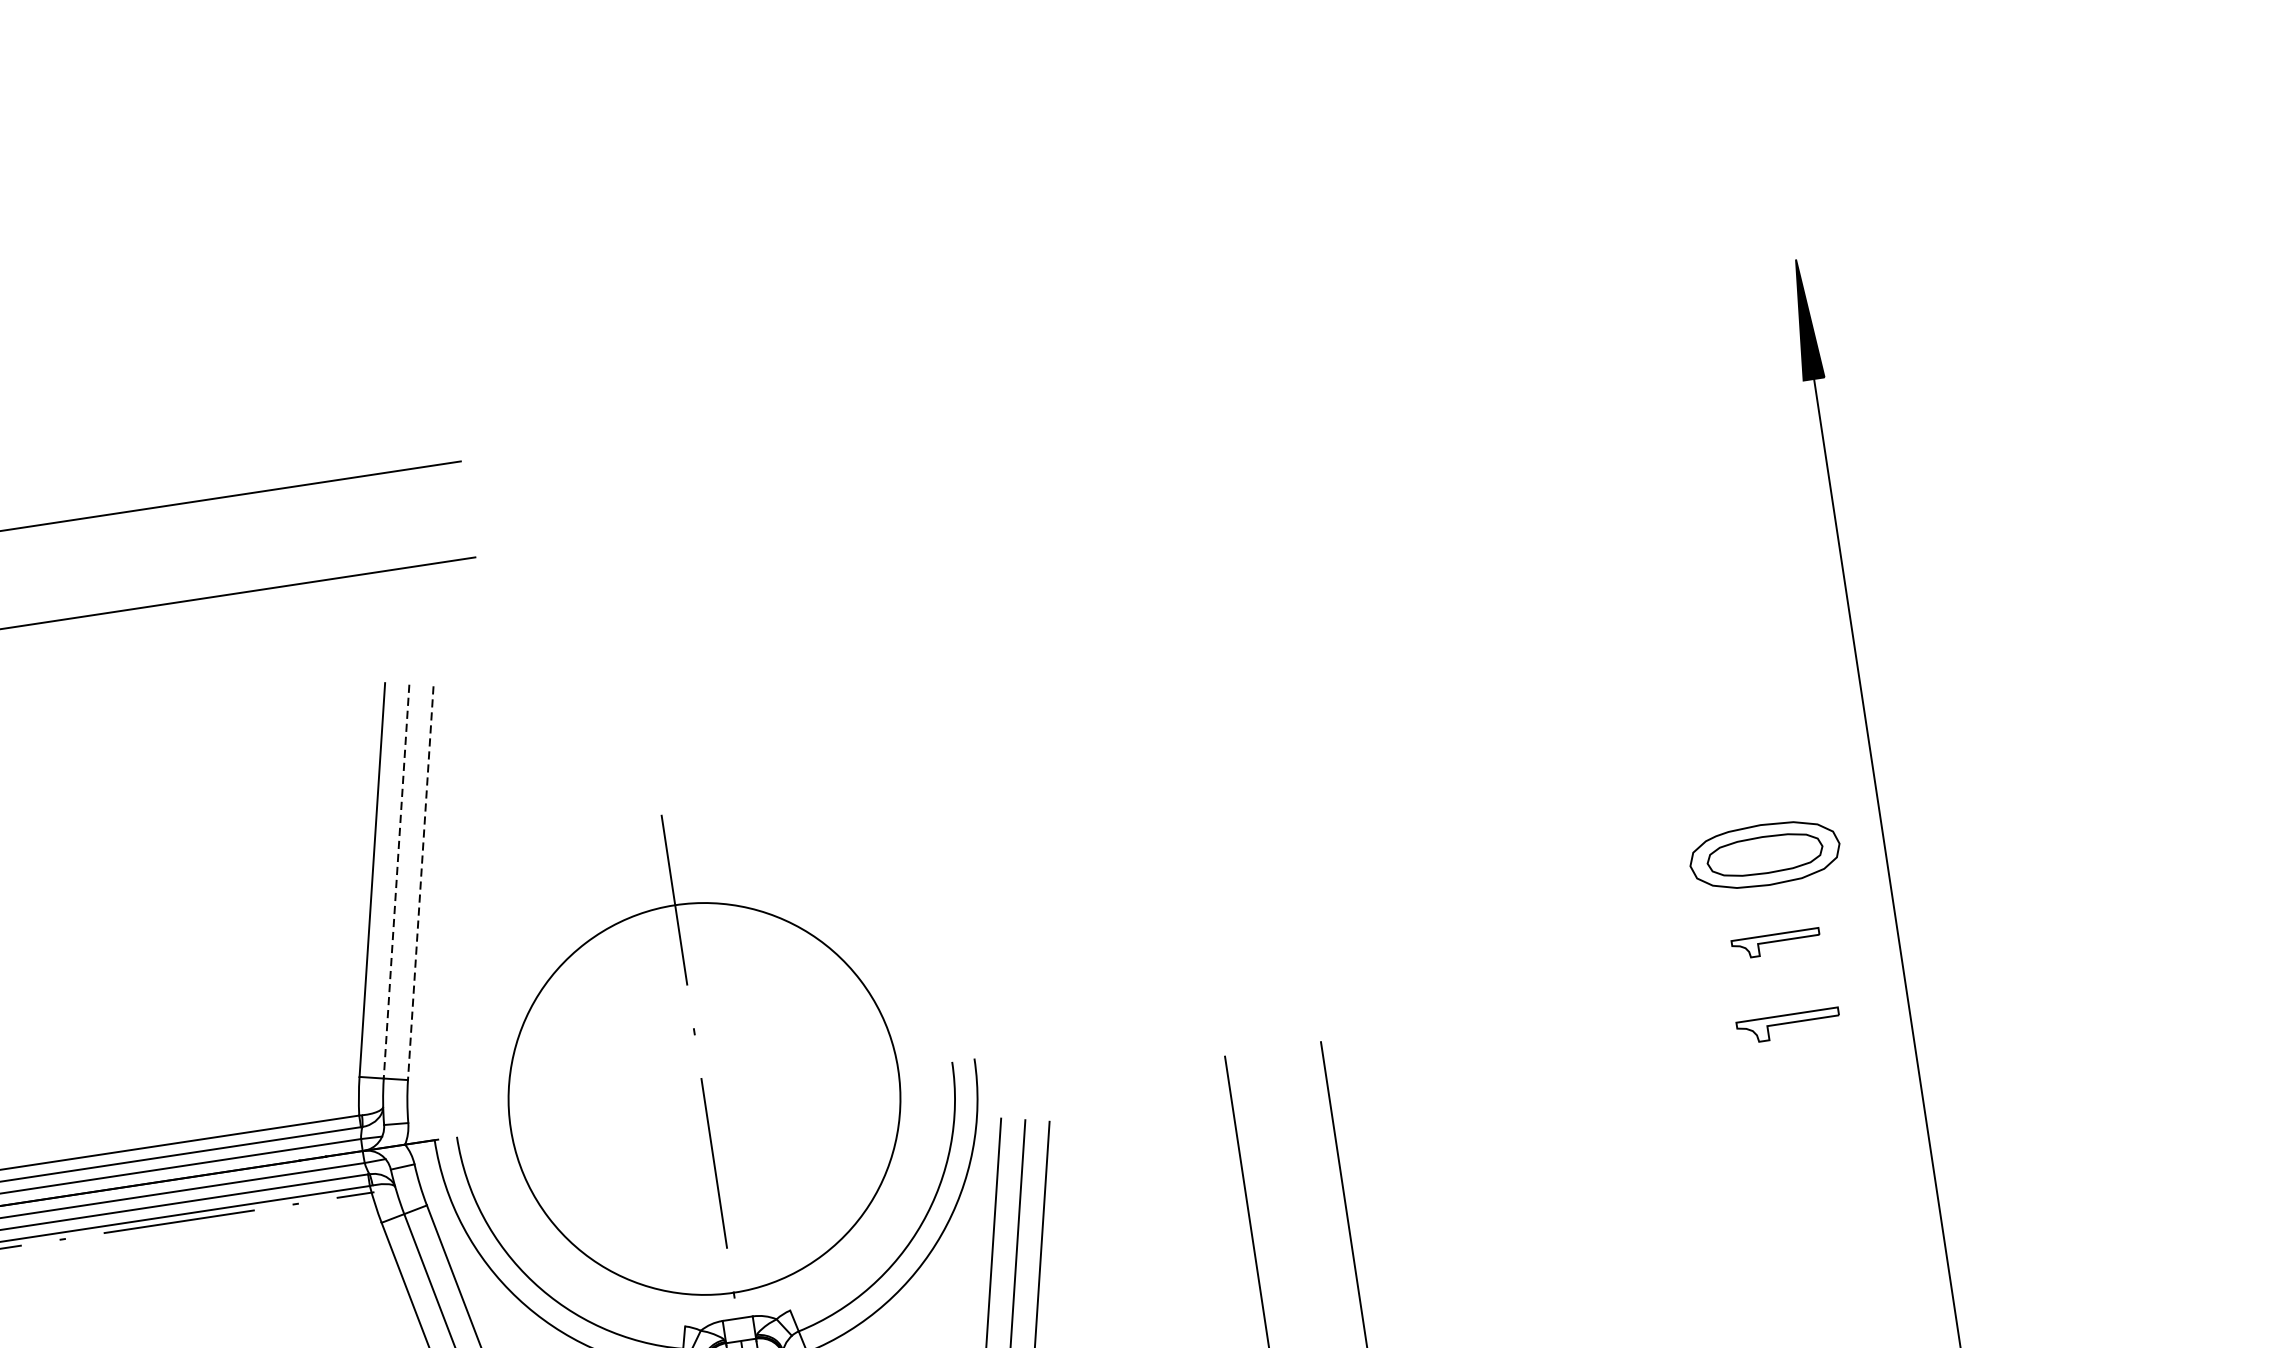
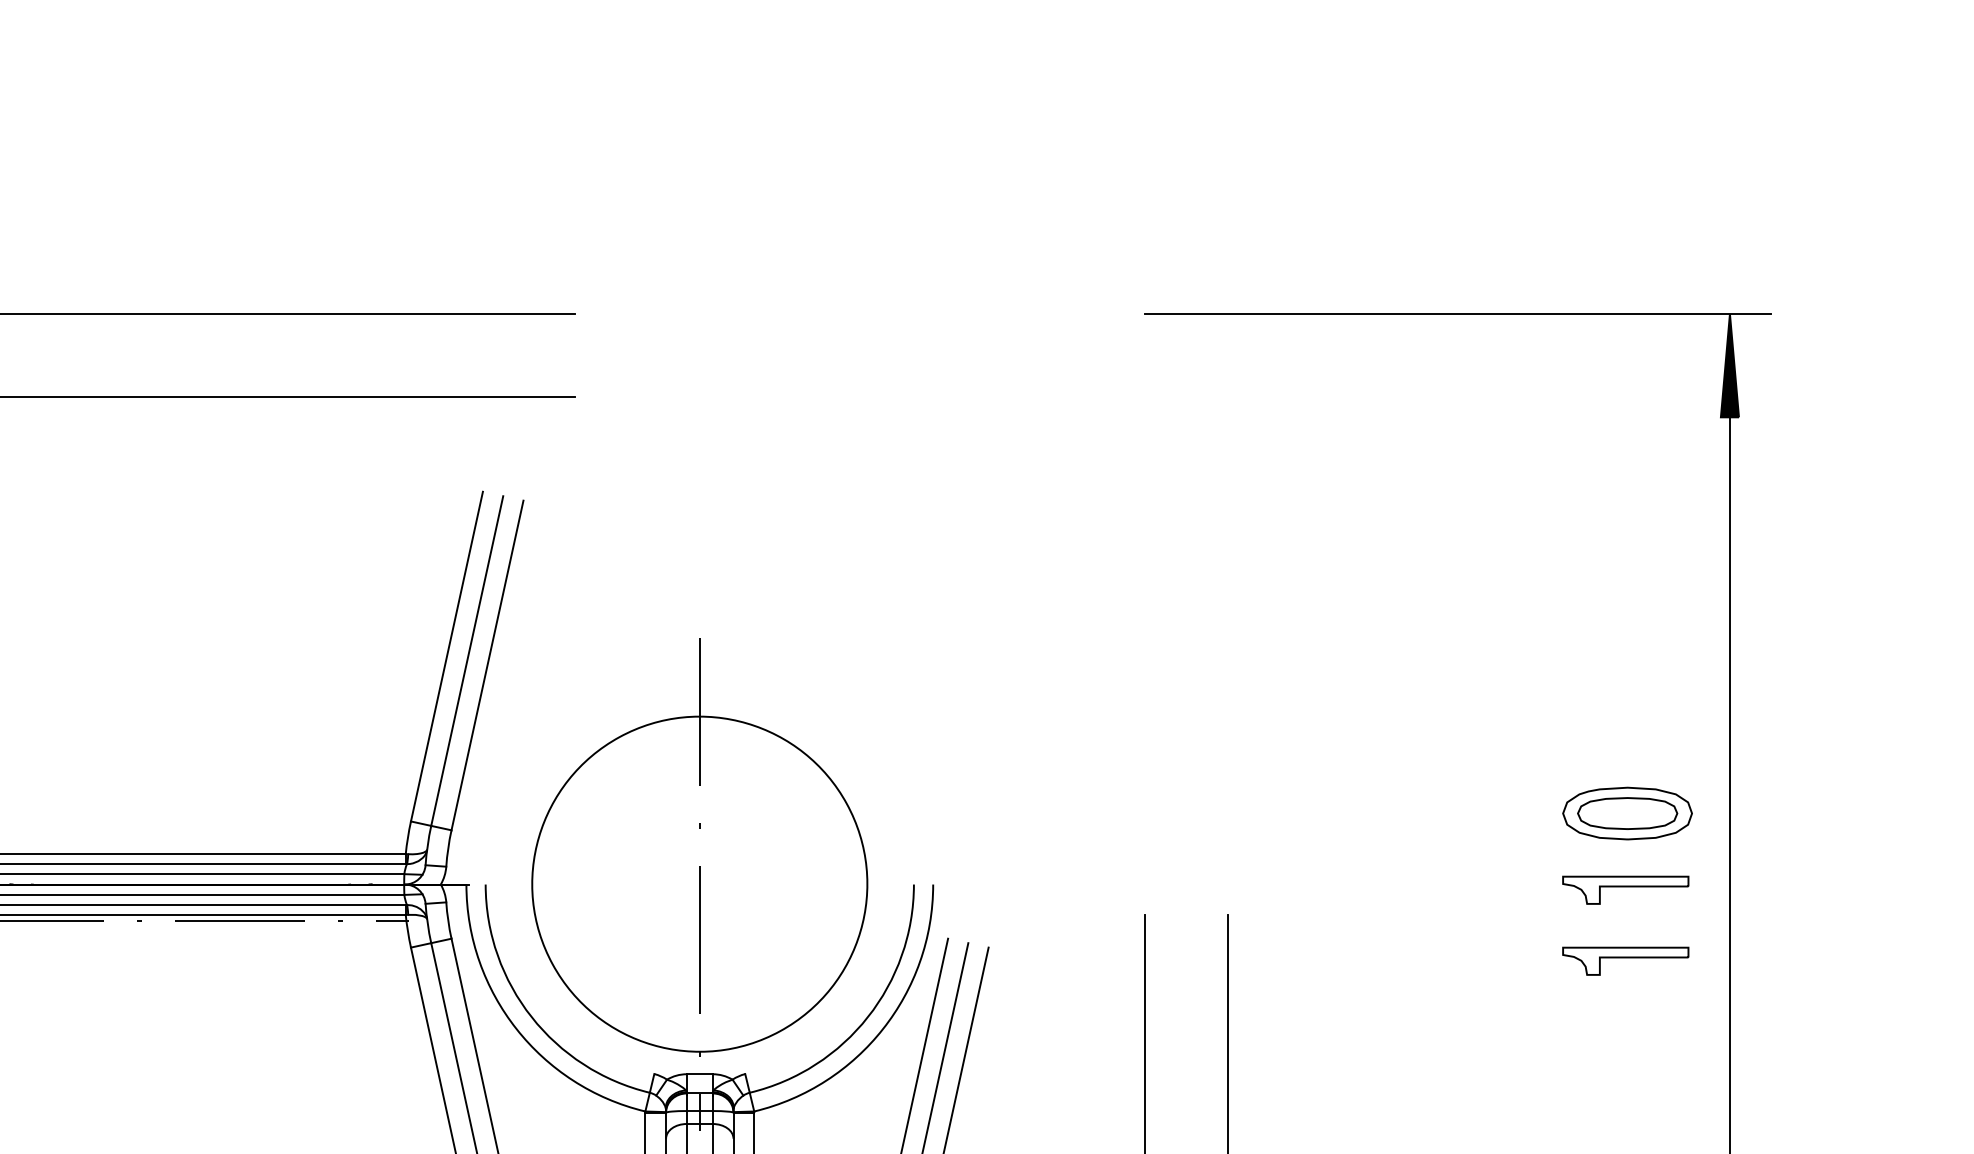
line: (1482, 307) -> (1458, 314), added
line: (396, 882) -> (467, 661), dashed -> solid
line: (420, 883) -> (487, 665), dashed -> solid
part: (1775, 943) -> (1625, 889), size x1.67
part: (1788, 1025) -> (1625, 960), size x1.43

